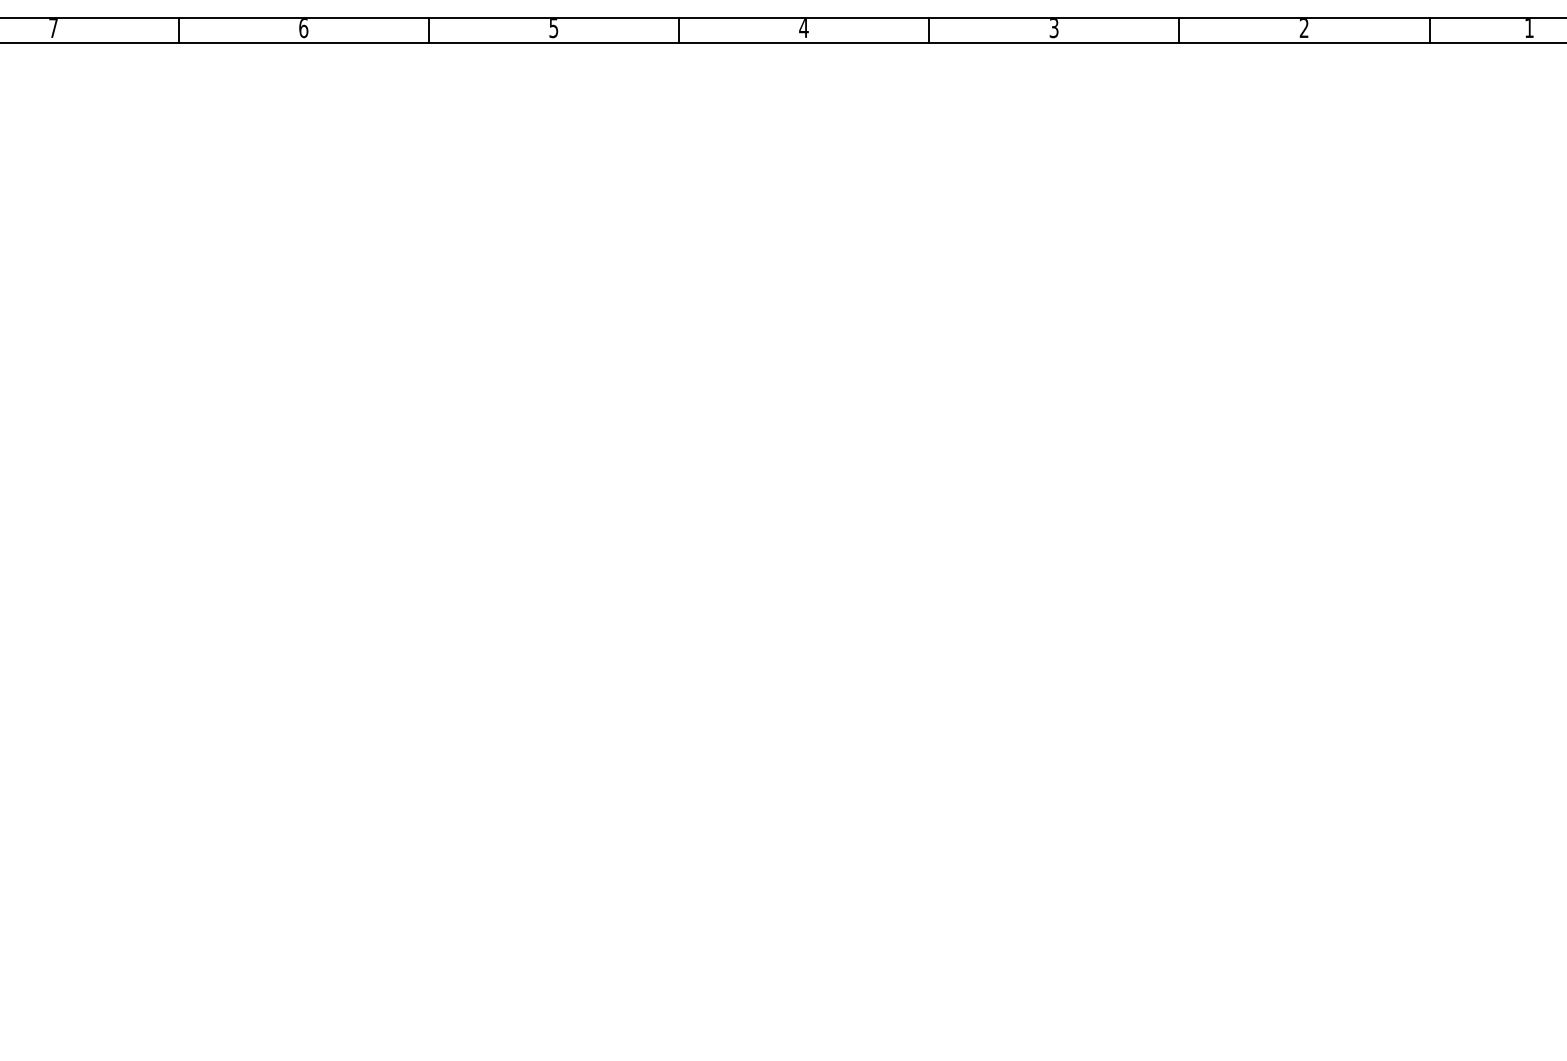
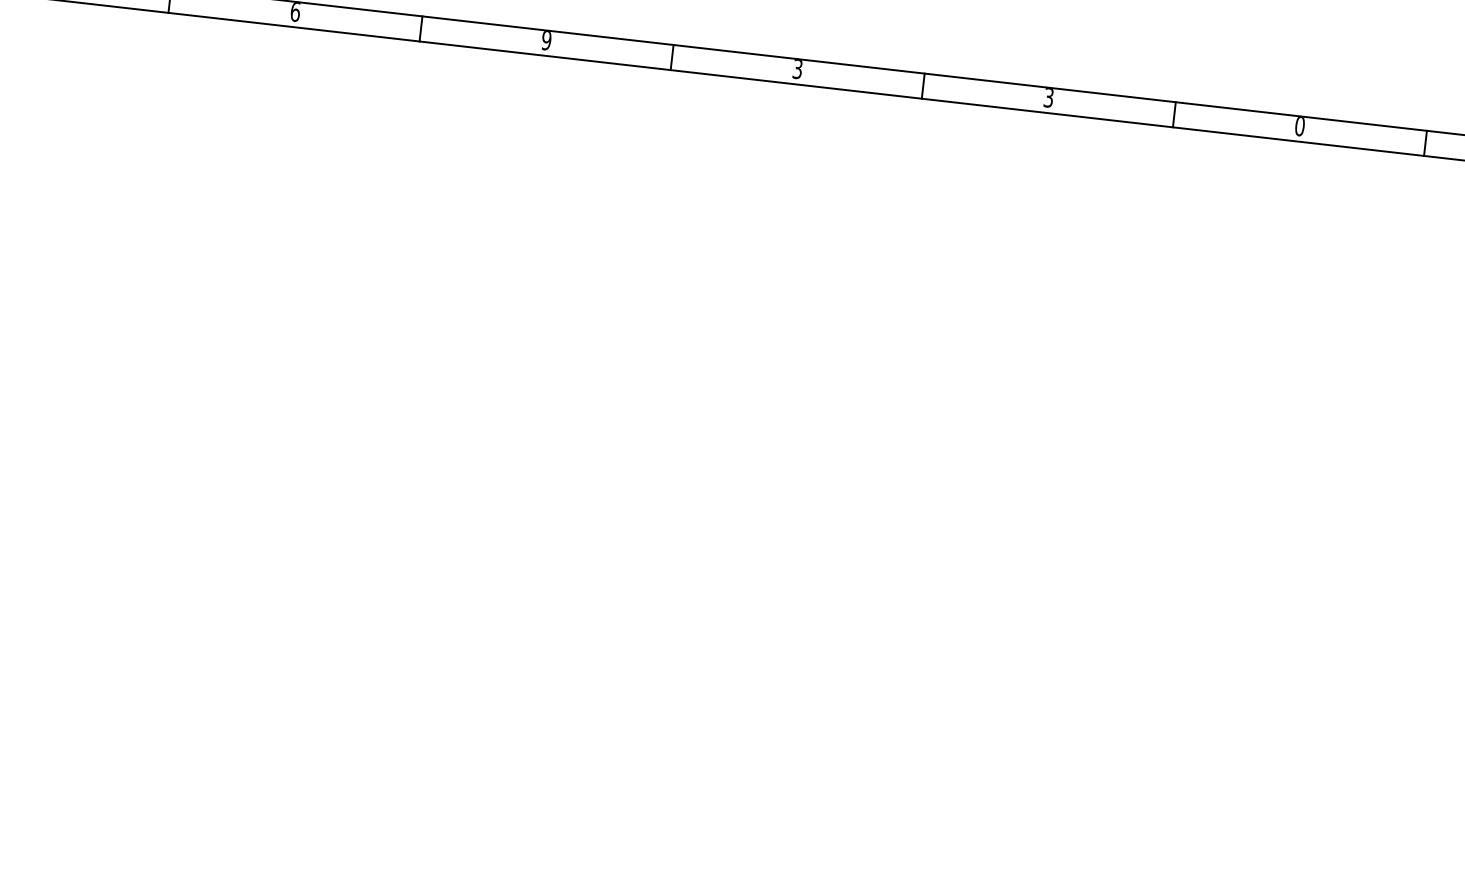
text: (553, 28) -> (546, 40), 5 -> 9
text: (803, 28) -> (797, 69), 4 -> 3
text: (1303, 28) -> (1299, 126), 2 -> 0

